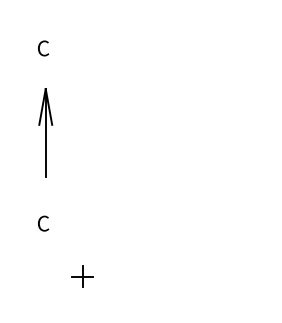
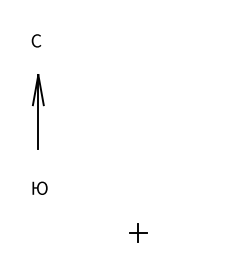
text: (47, 222) -> (39, 187), C -> Ю
part: (82, 276) -> (138, 232), moved

